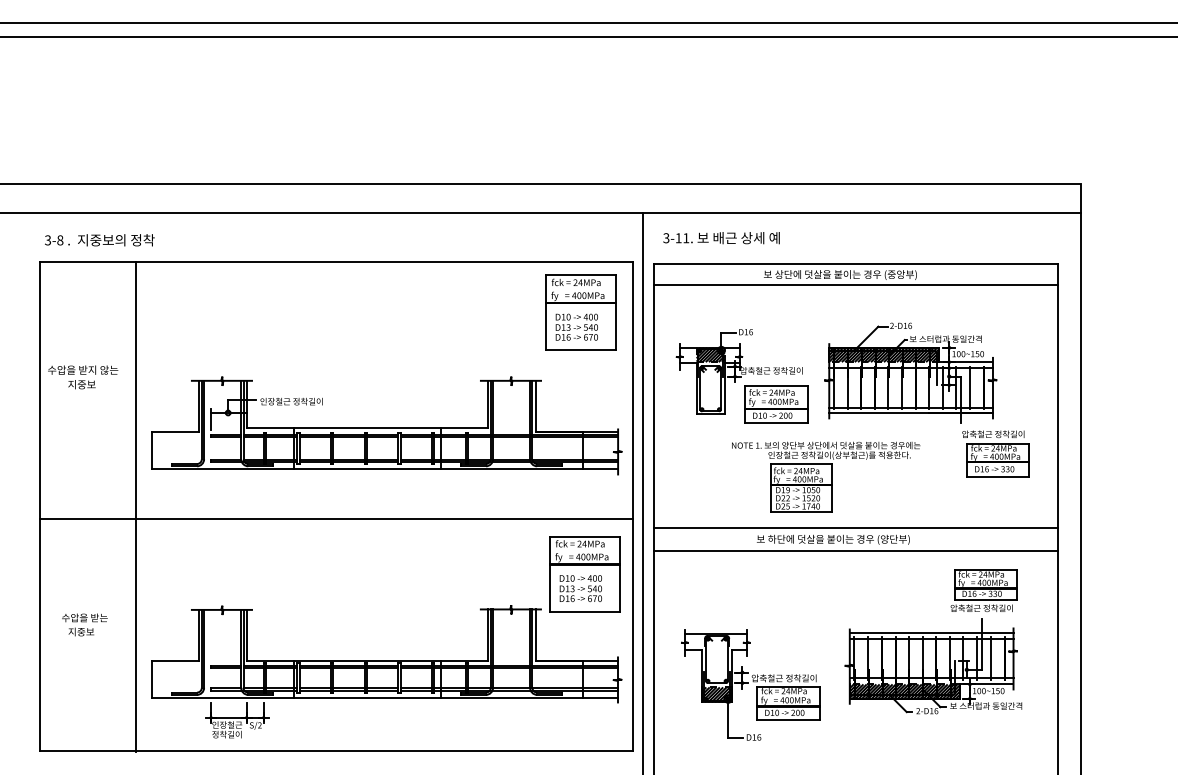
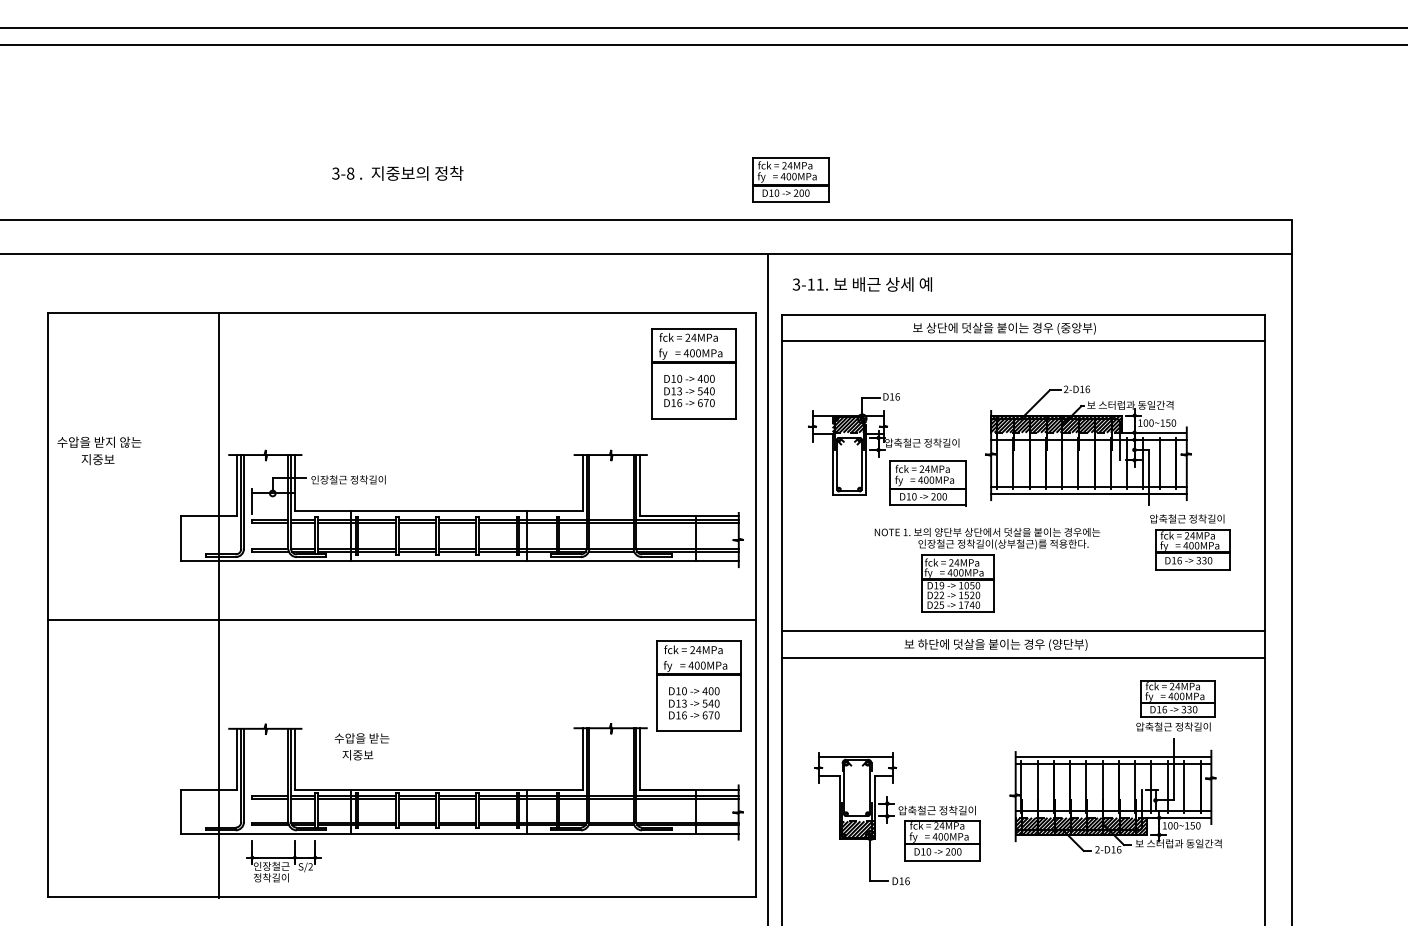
part: (661, 150) -> (790, 179), added
text: (99, 240) -> (397, 173), moved
line: (136, 506) -> (219, 605), moved
text: (84, 624) -> (361, 746), moved

